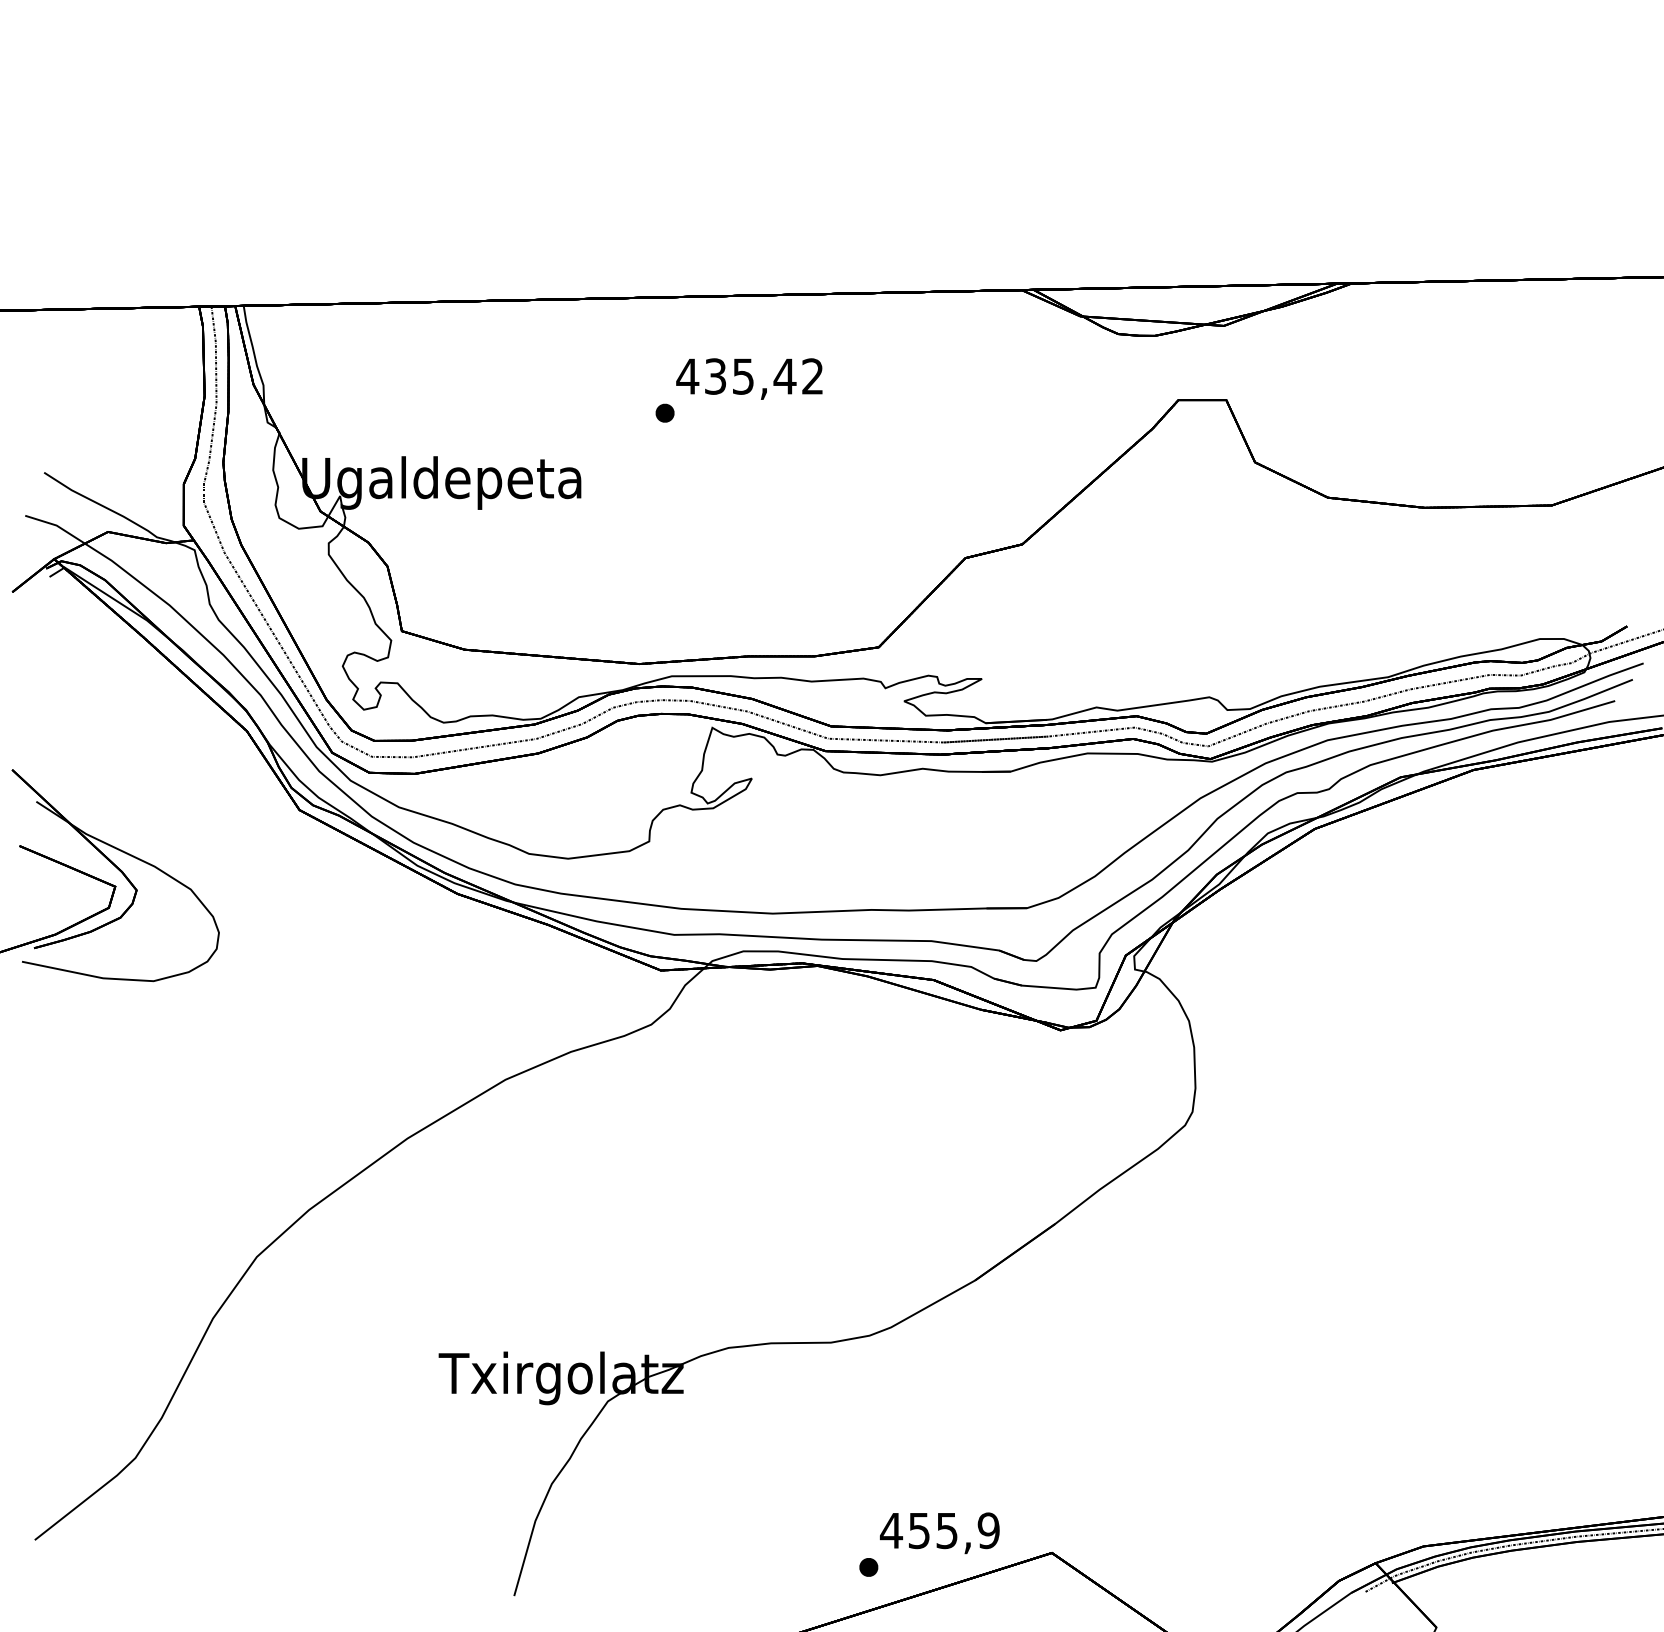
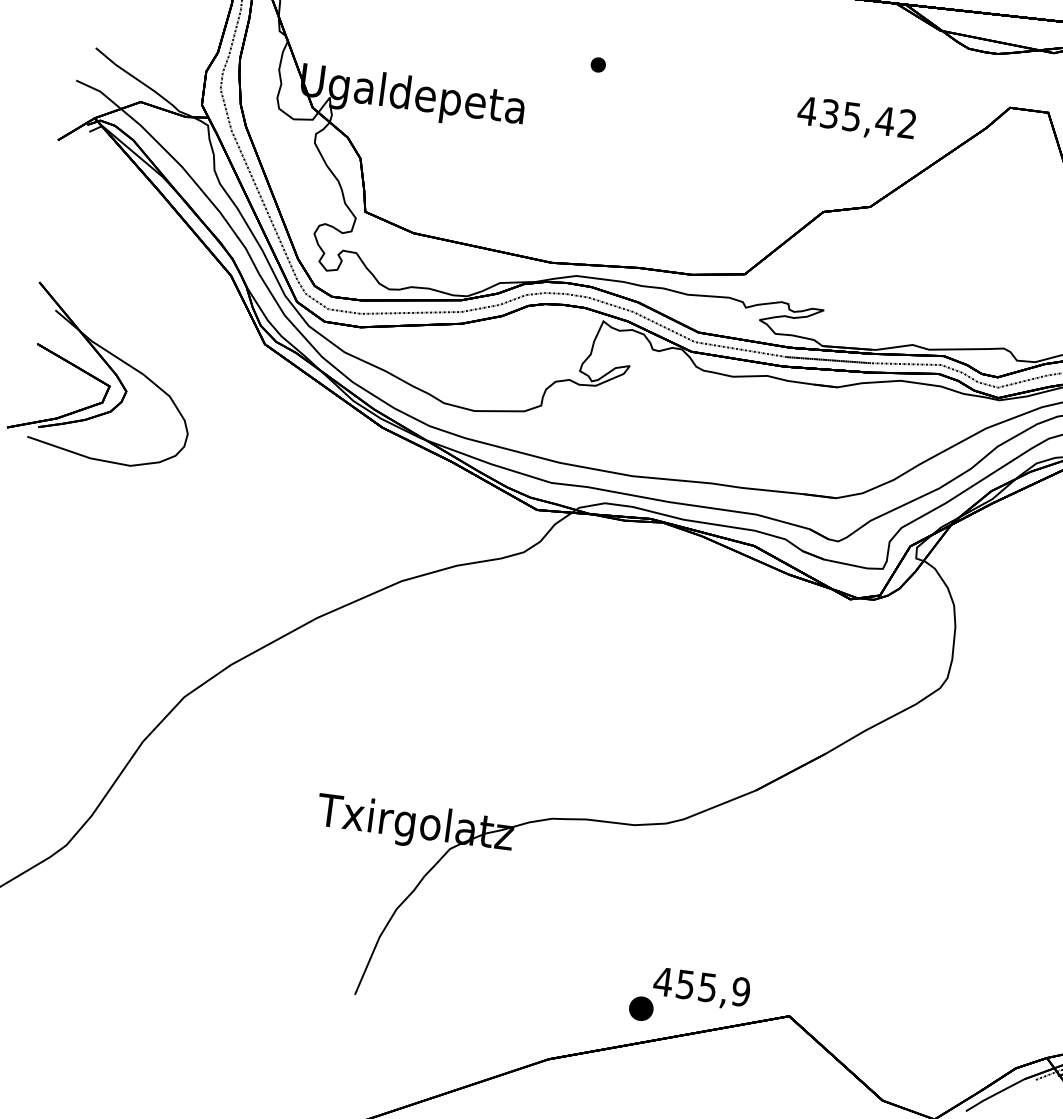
text: (749, 378) -> (856, 119), moved
part: (868, 1567) -> (641, 1008), size x1.6

